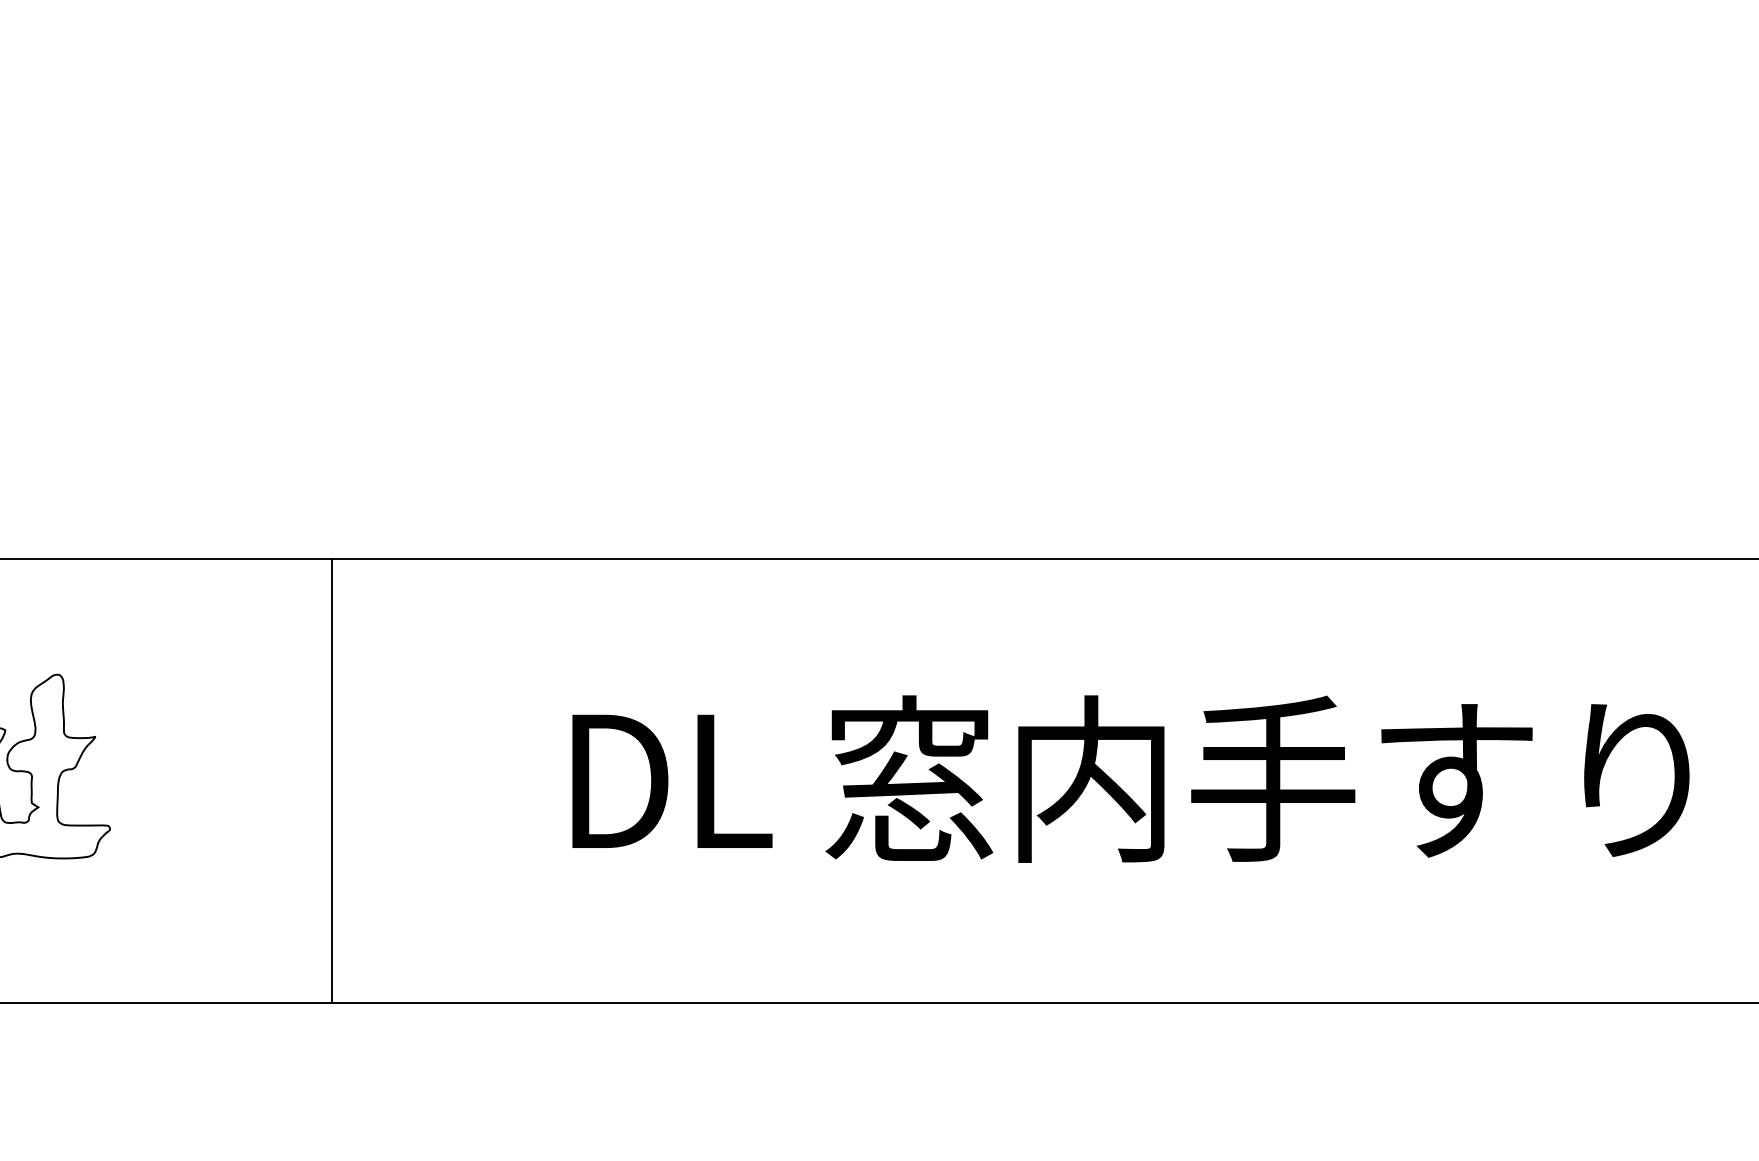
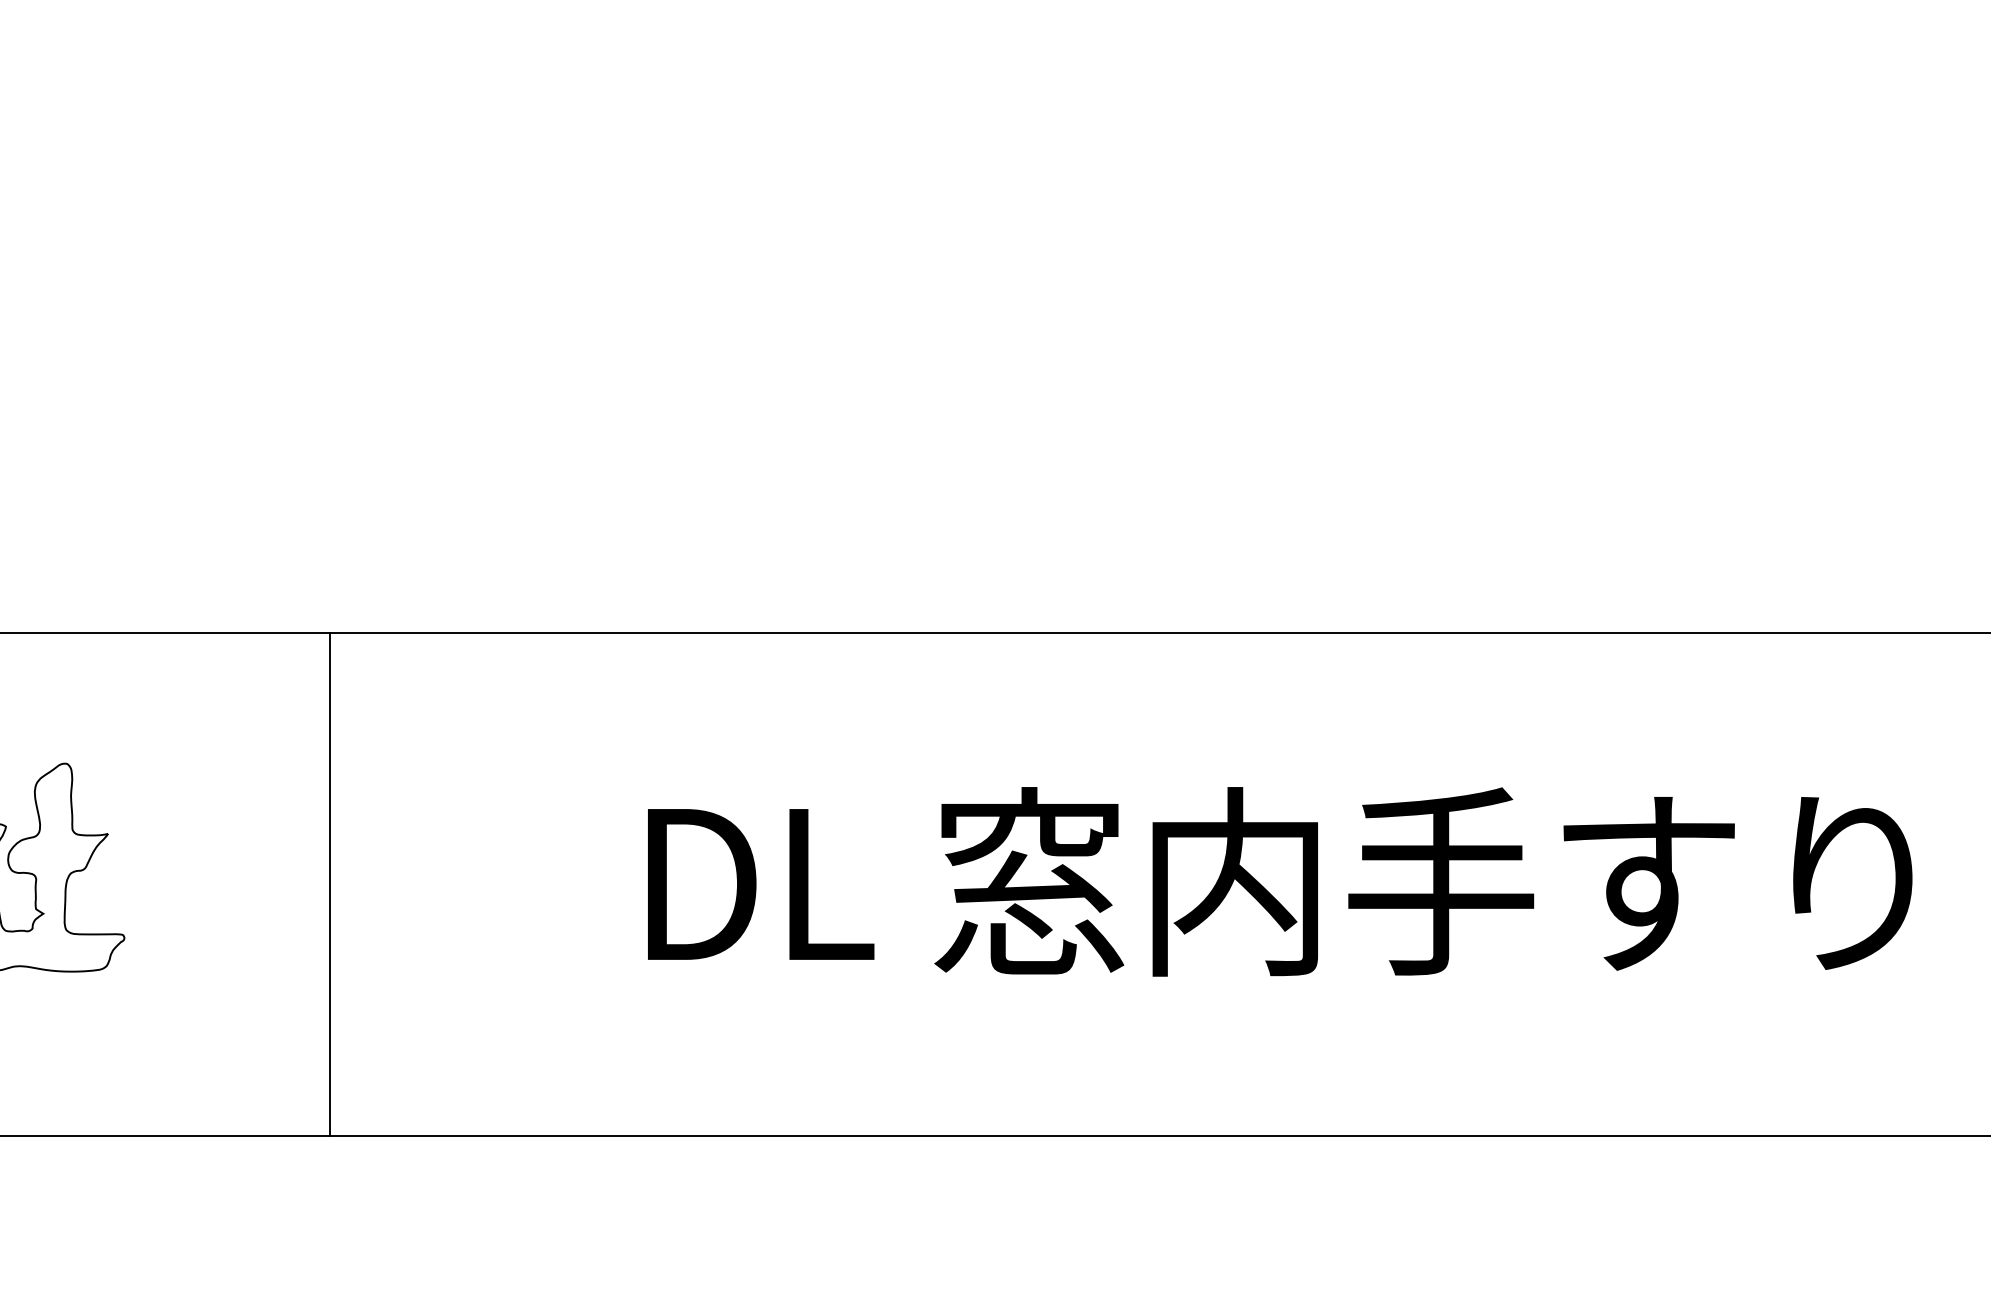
line: (332, 781) -> (331, 884), moved

